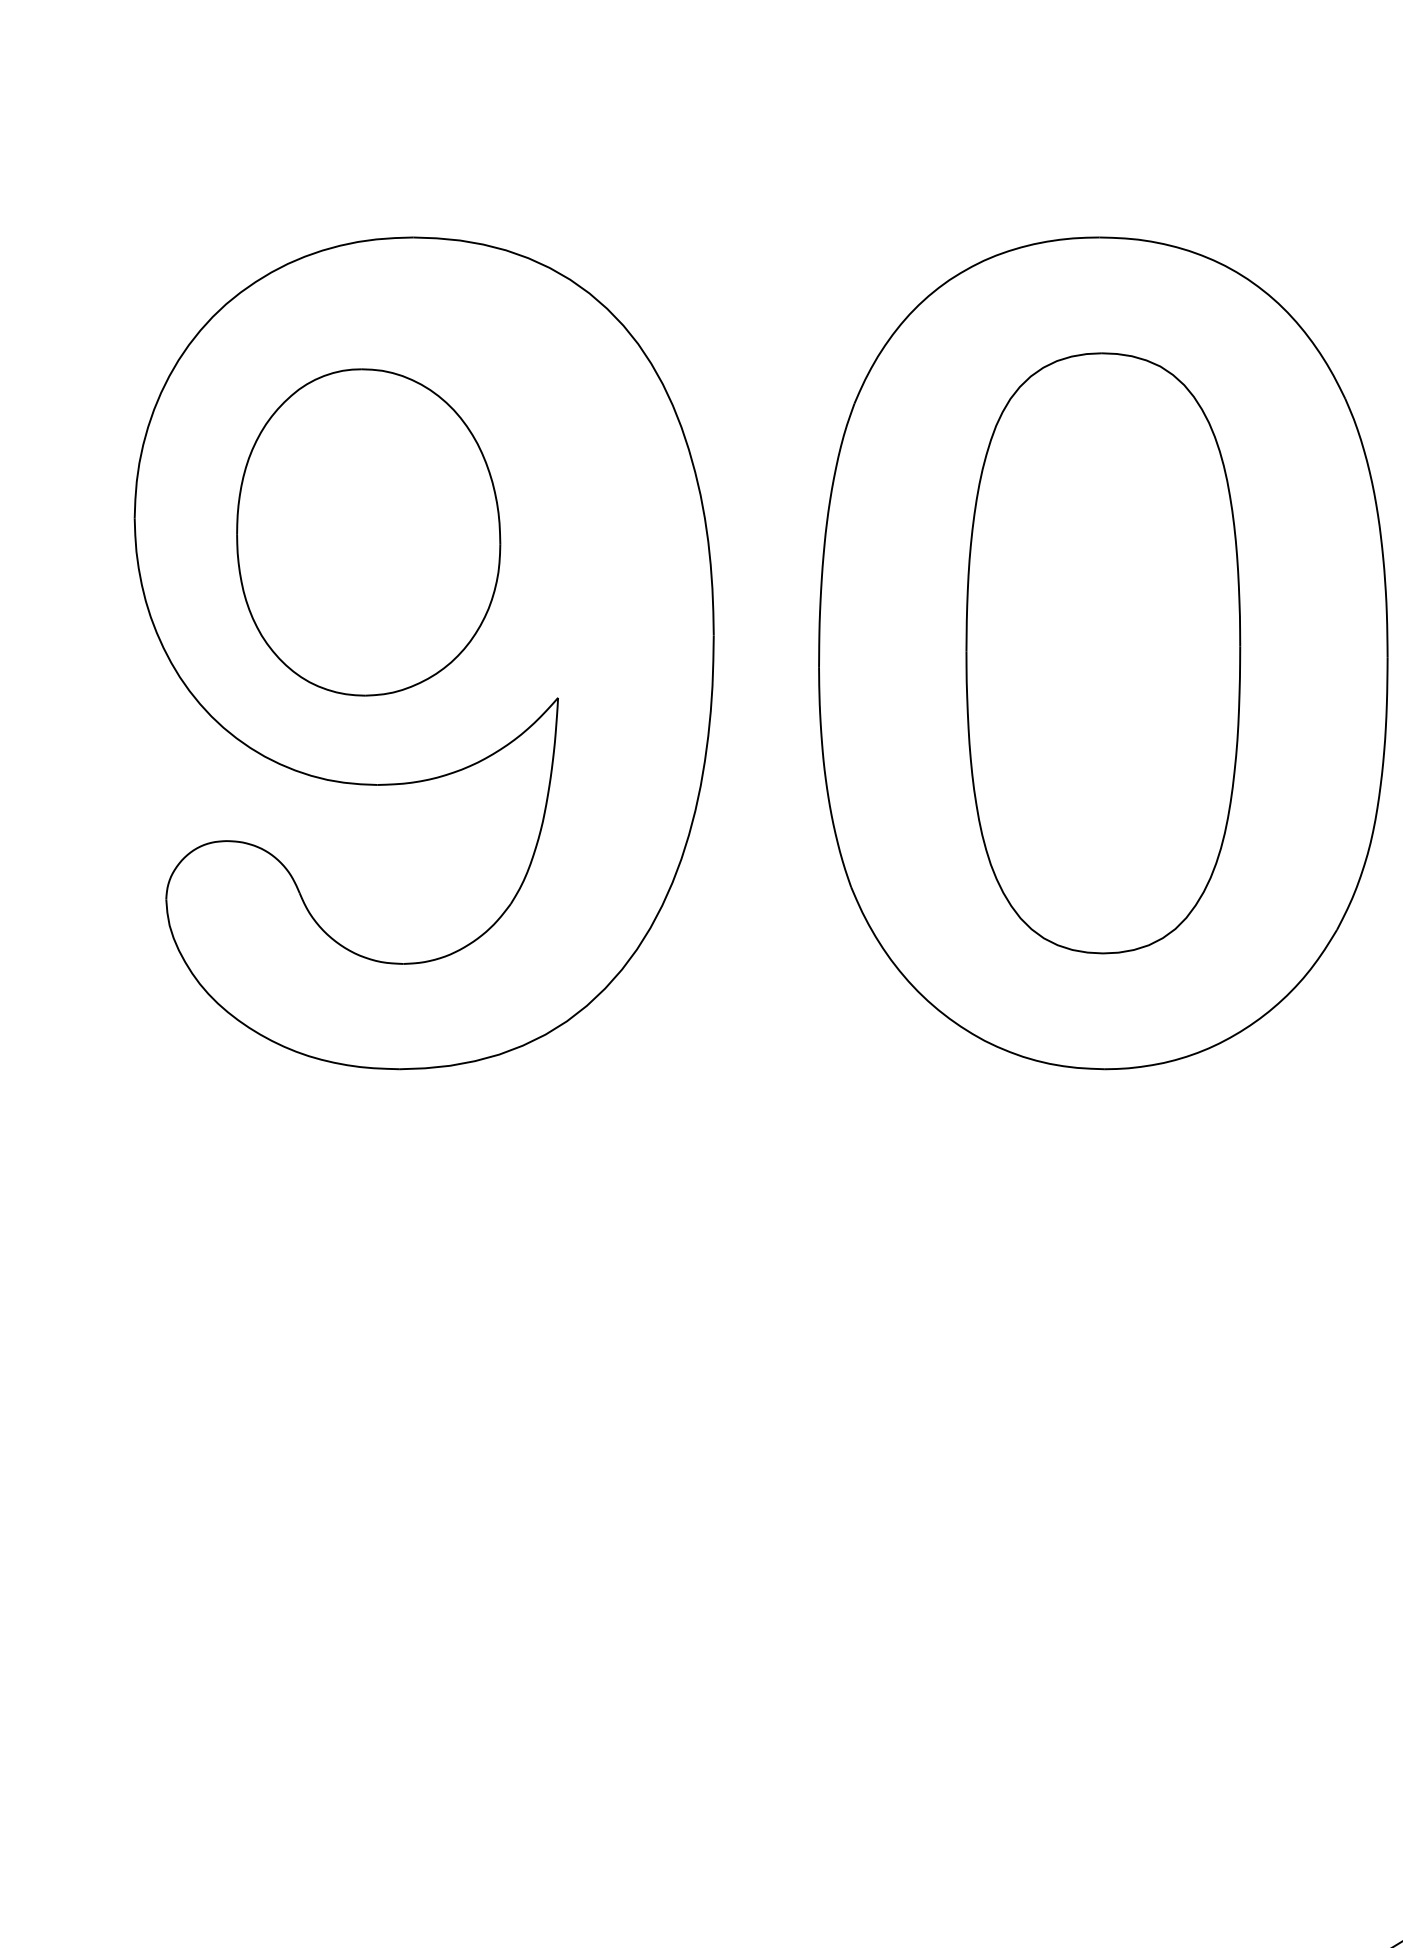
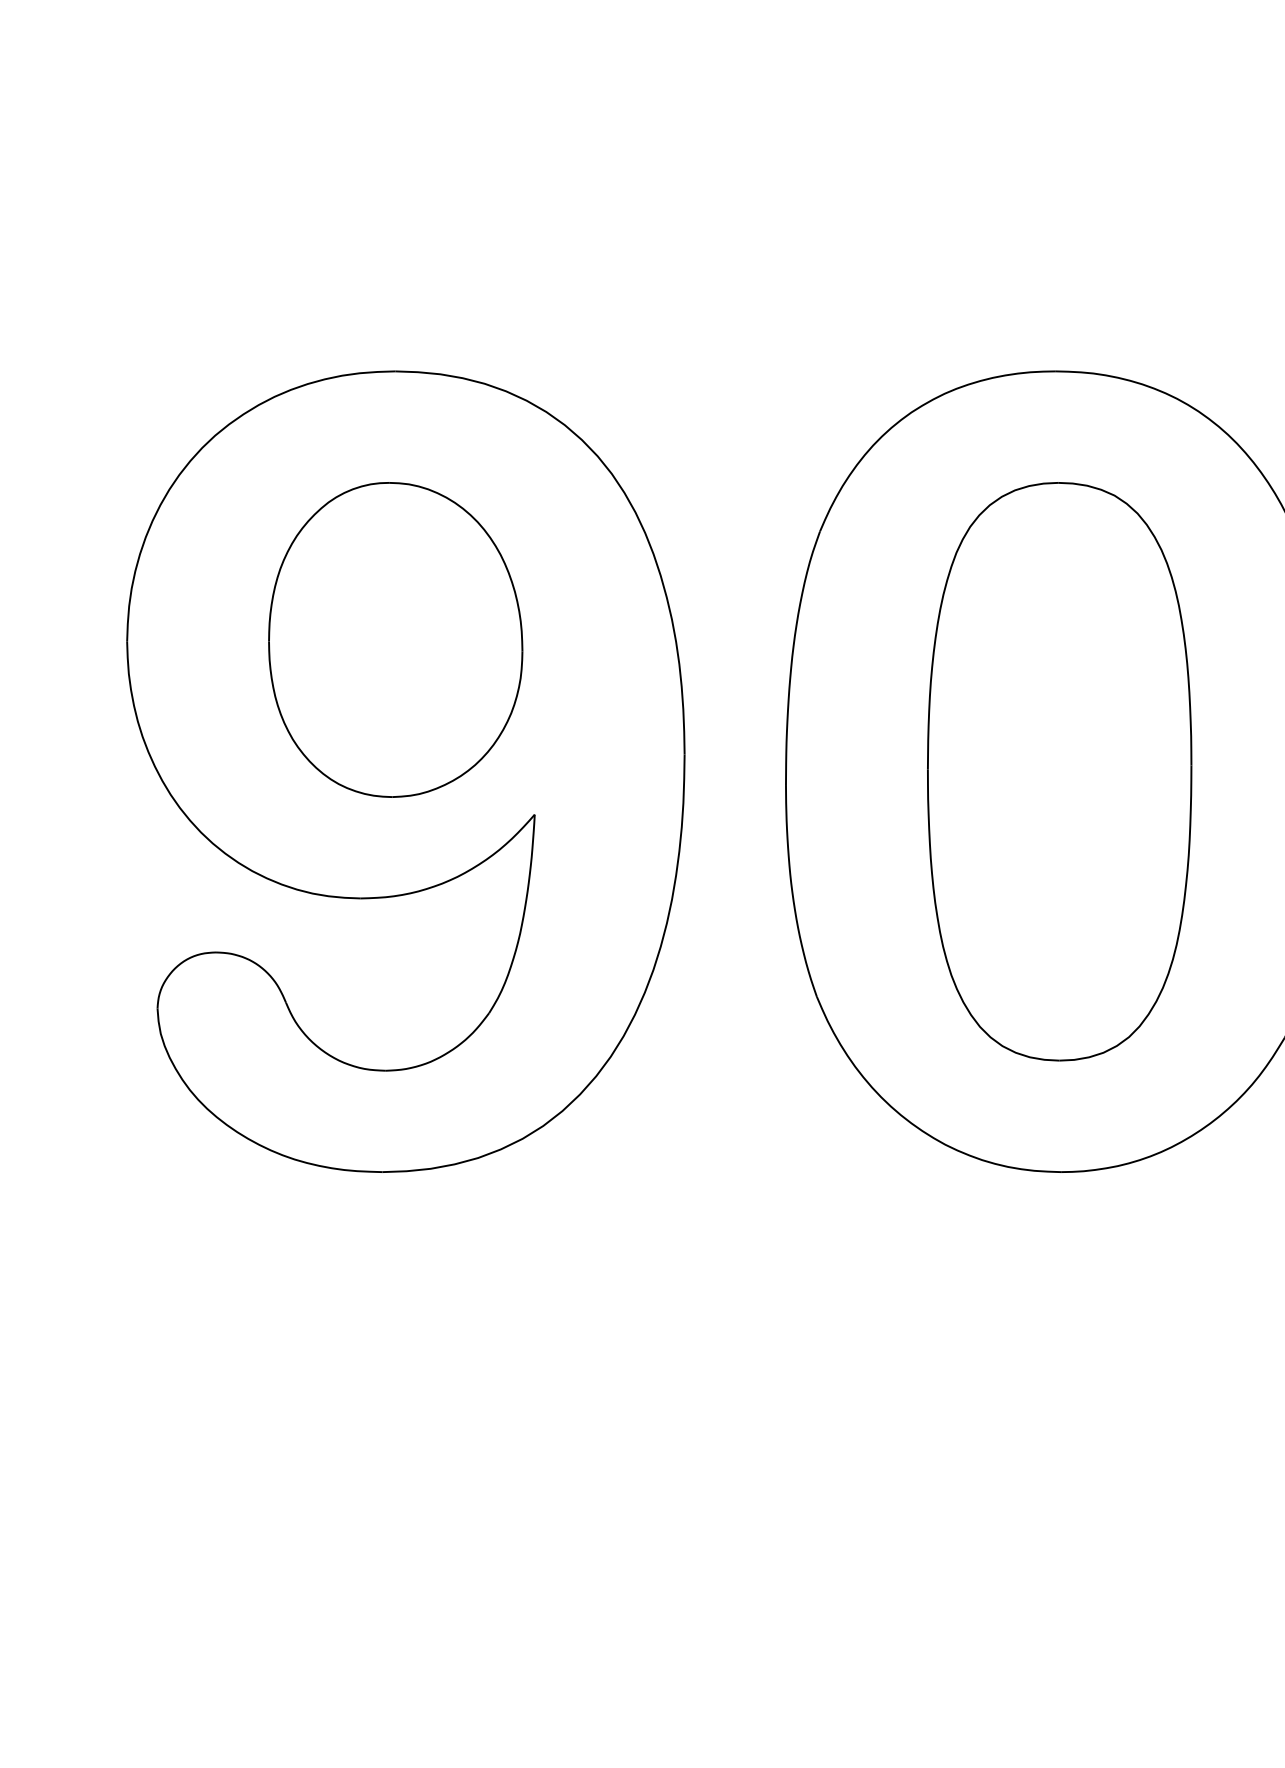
part: (368, 532) -> (395, 639), moved

